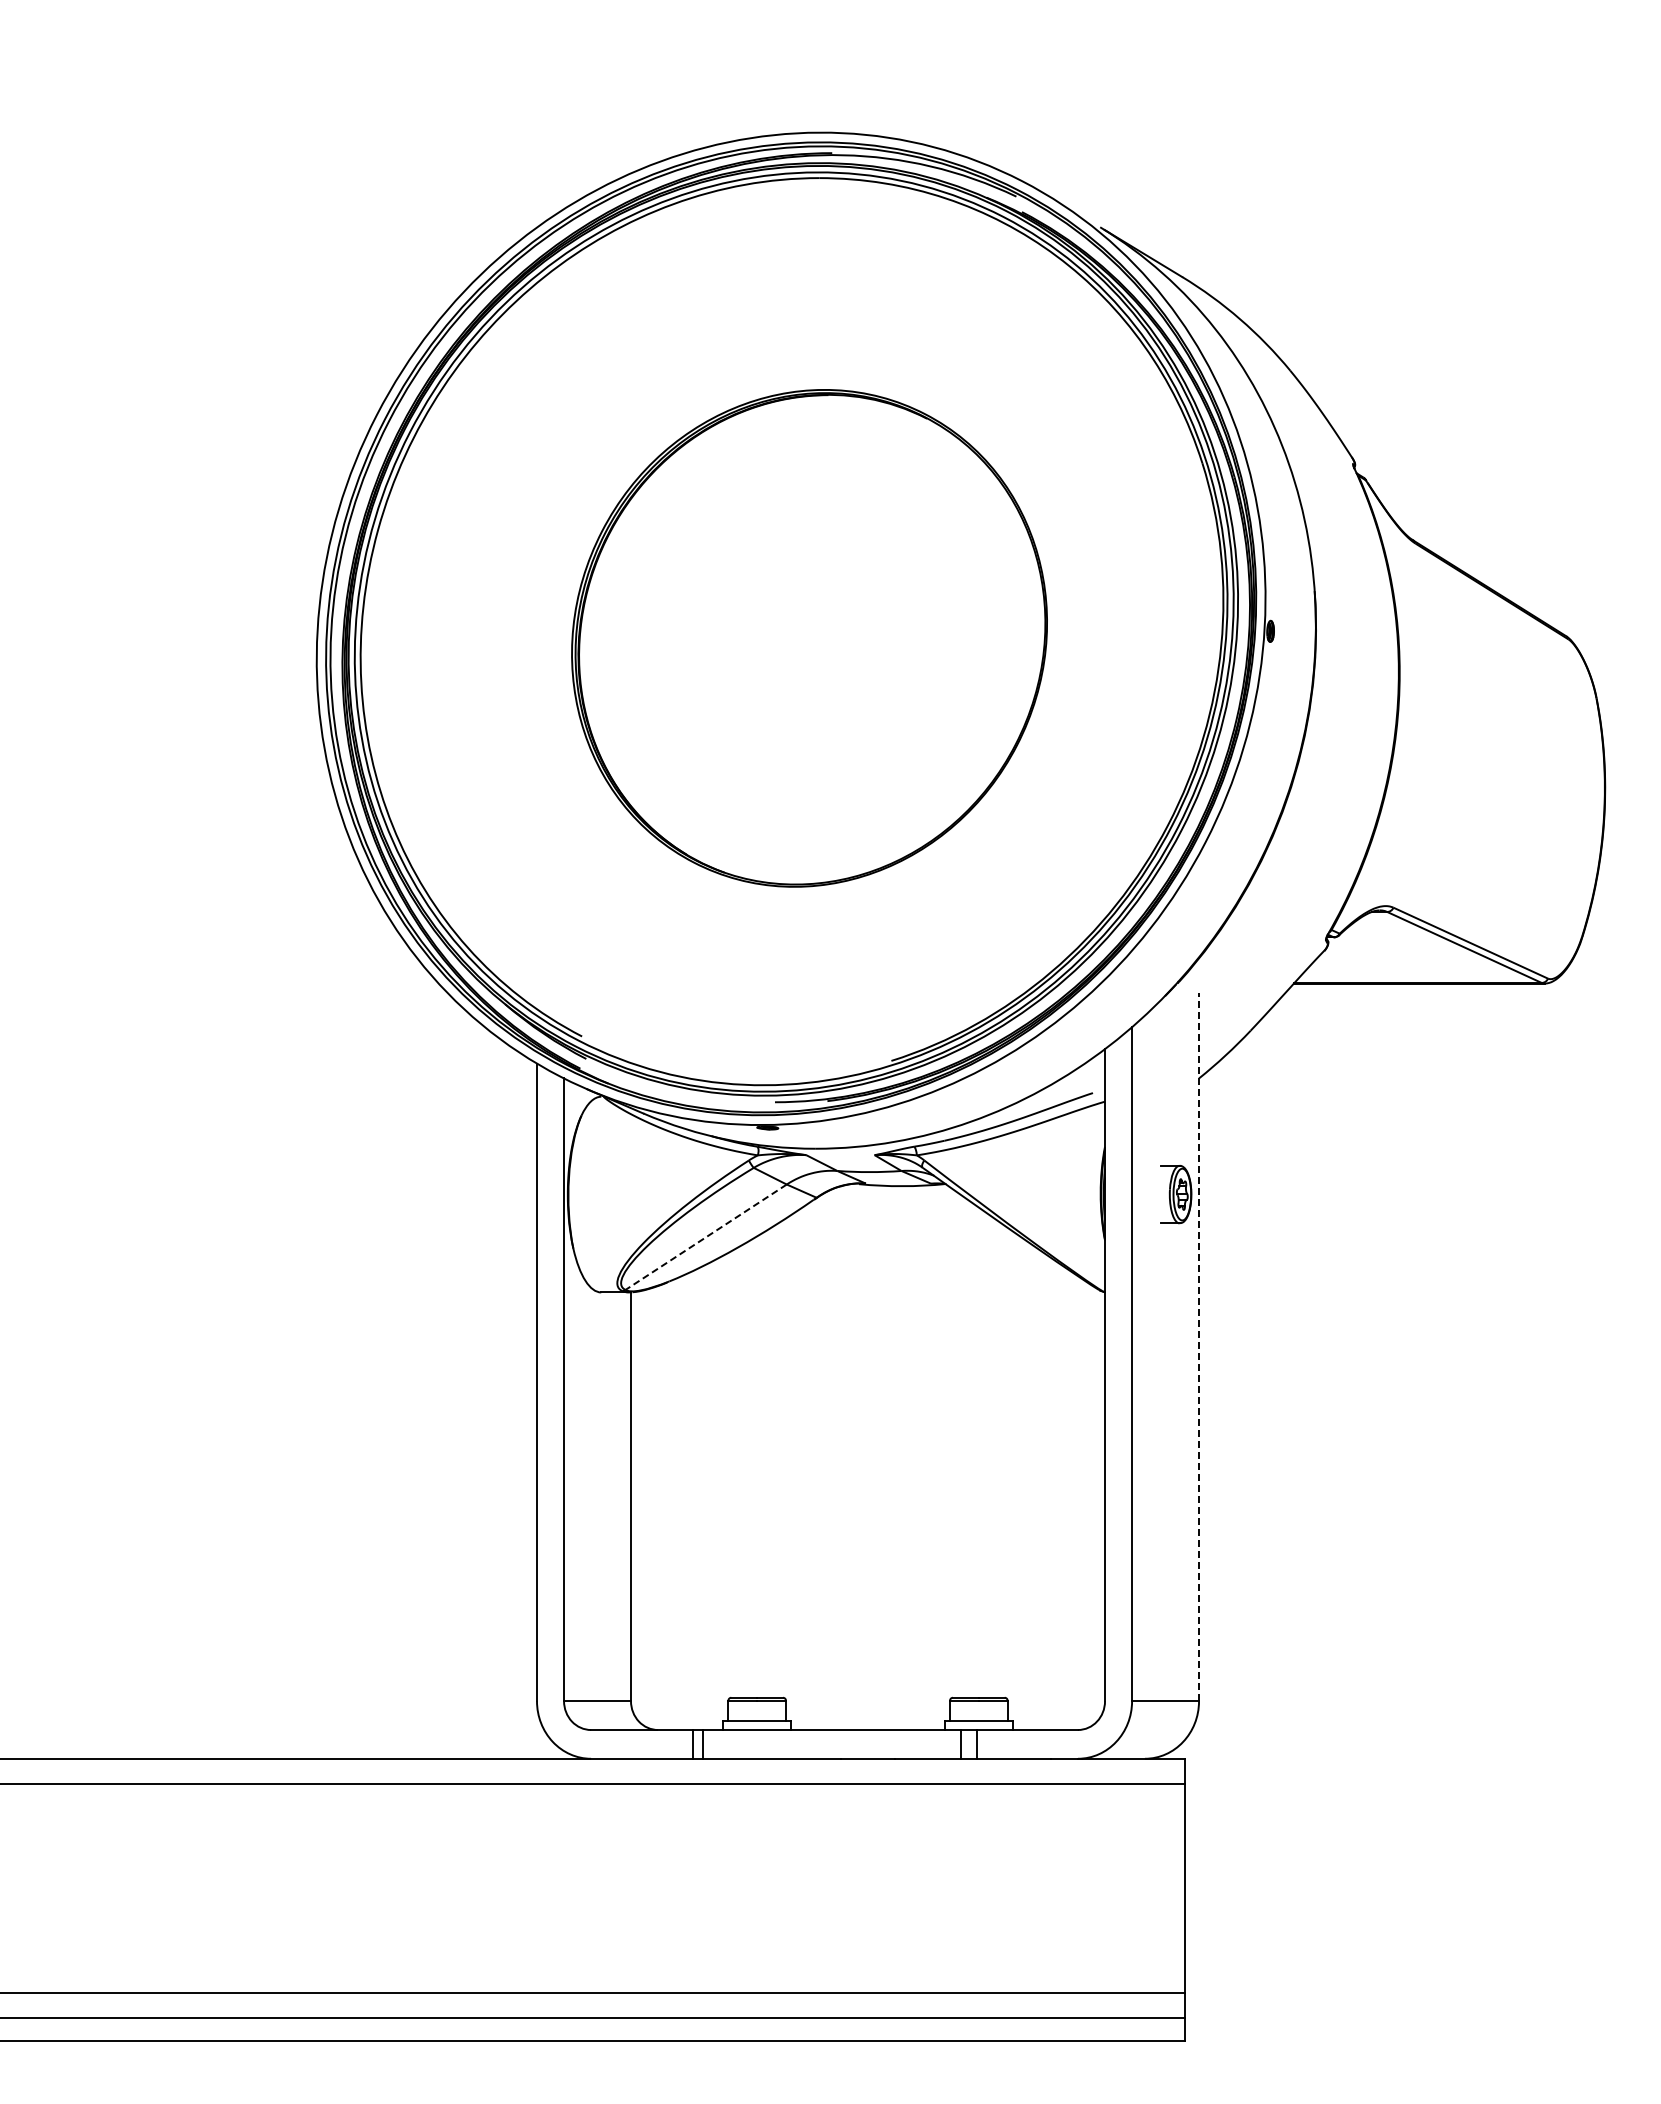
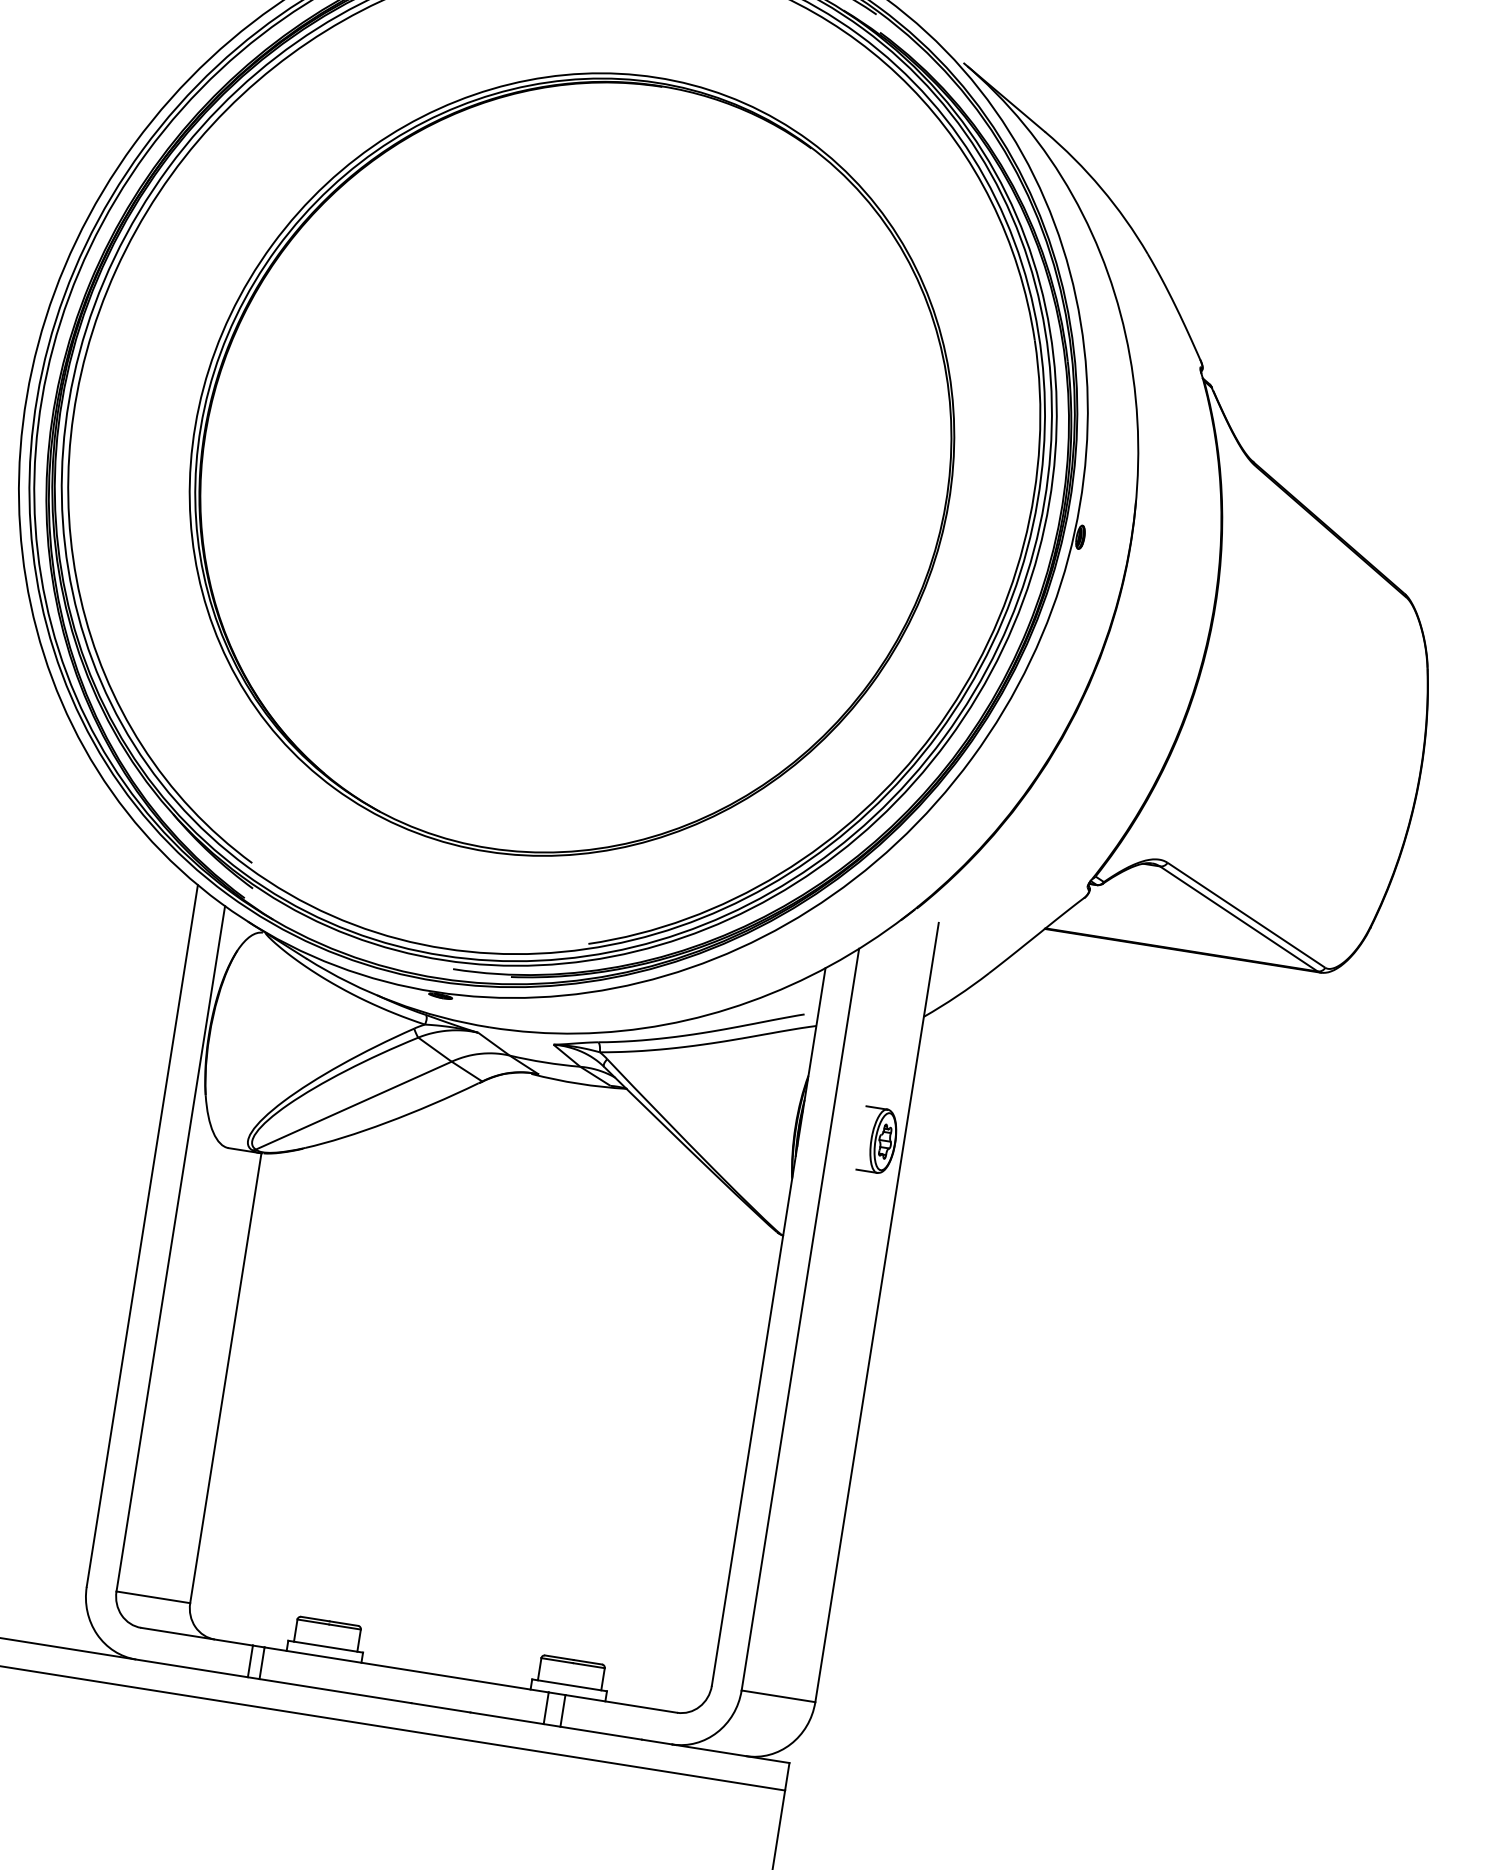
part: (809, 638) -> (571, 464), size x1.43
line: (705, 1237) -> (353, 1105), dashed -> solid
line: (1199, 1346) -> (877, 1311), dashed -> solid

